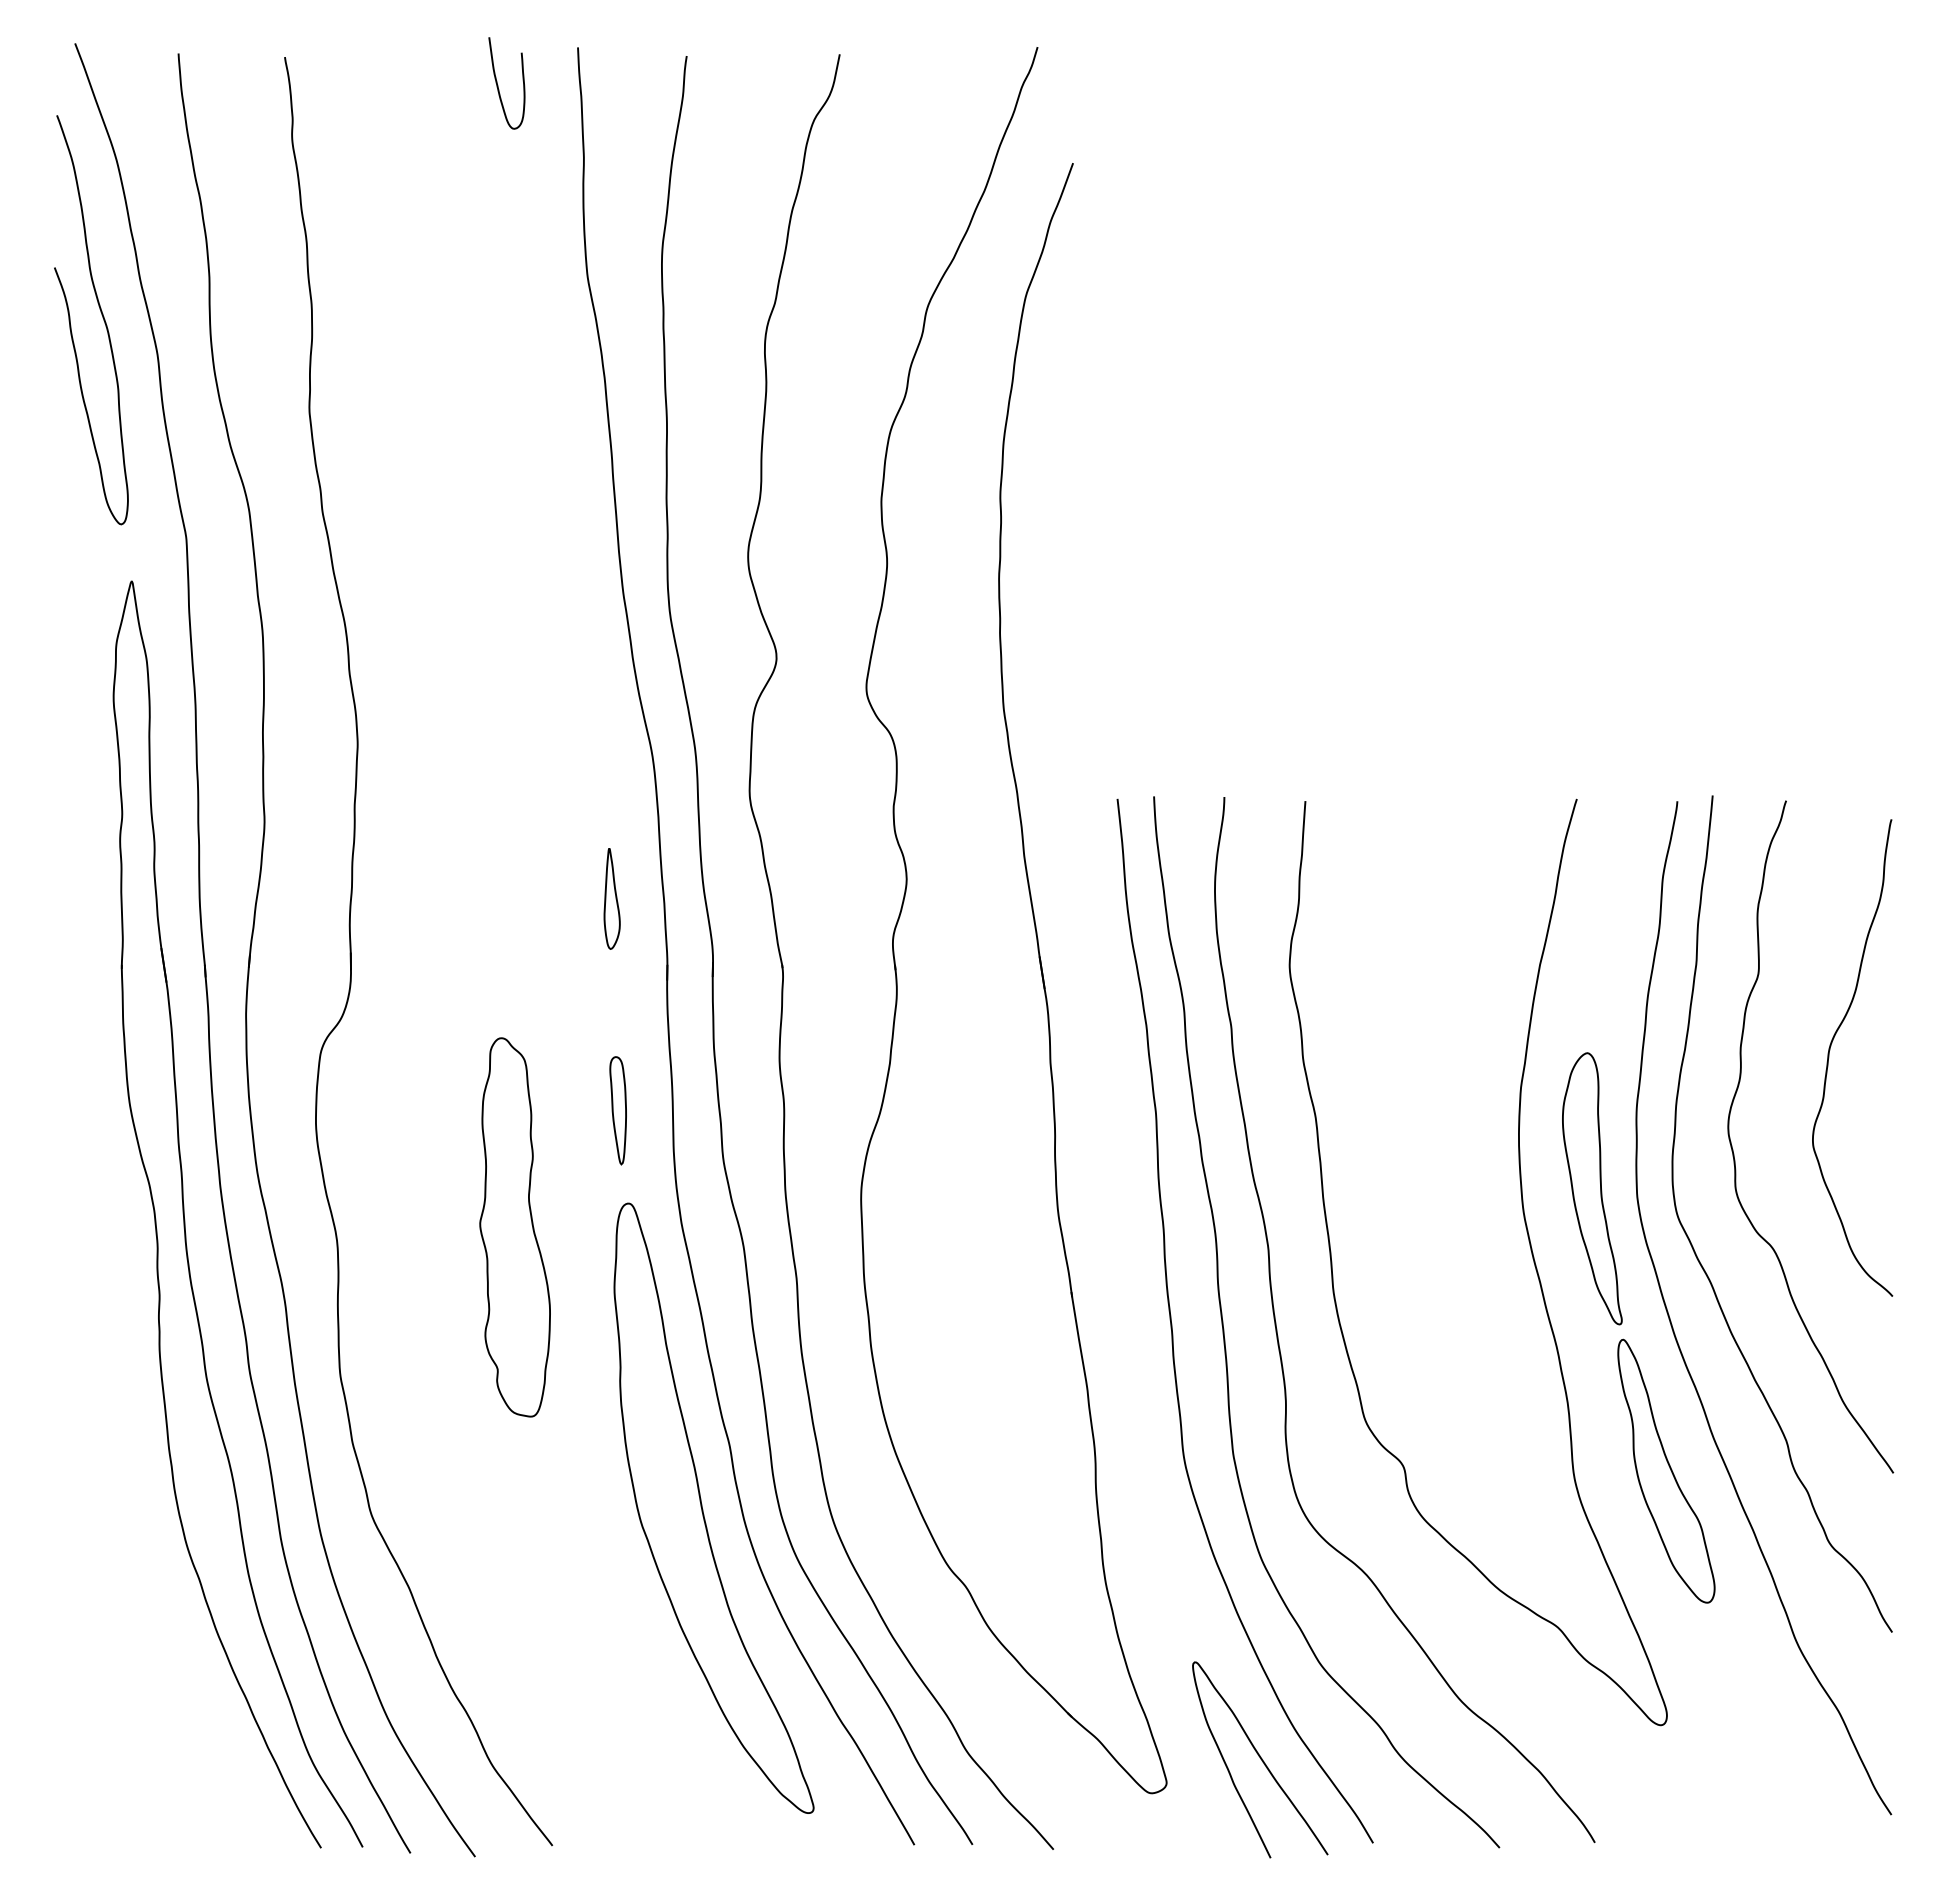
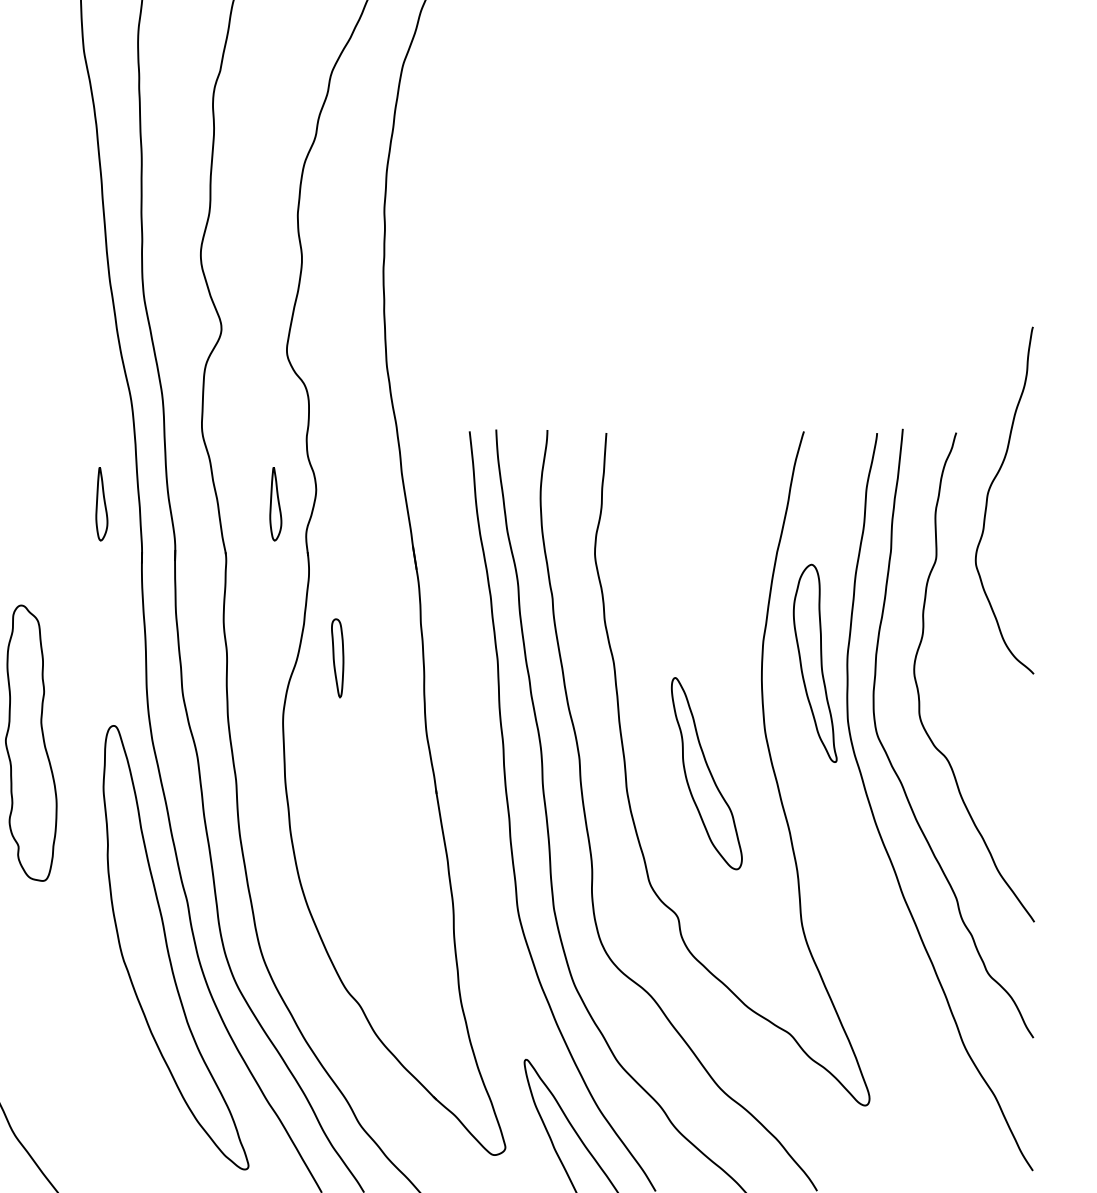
part: (850, 898) -> (275, 503), added
curve: (1829, 1057) -> (987, 500), moved
part: (617, 1110) -> (337, 658), moved
part: (1592, 1188) -> (815, 663), moved
part: (1666, 1470) -> (706, 773), moved

